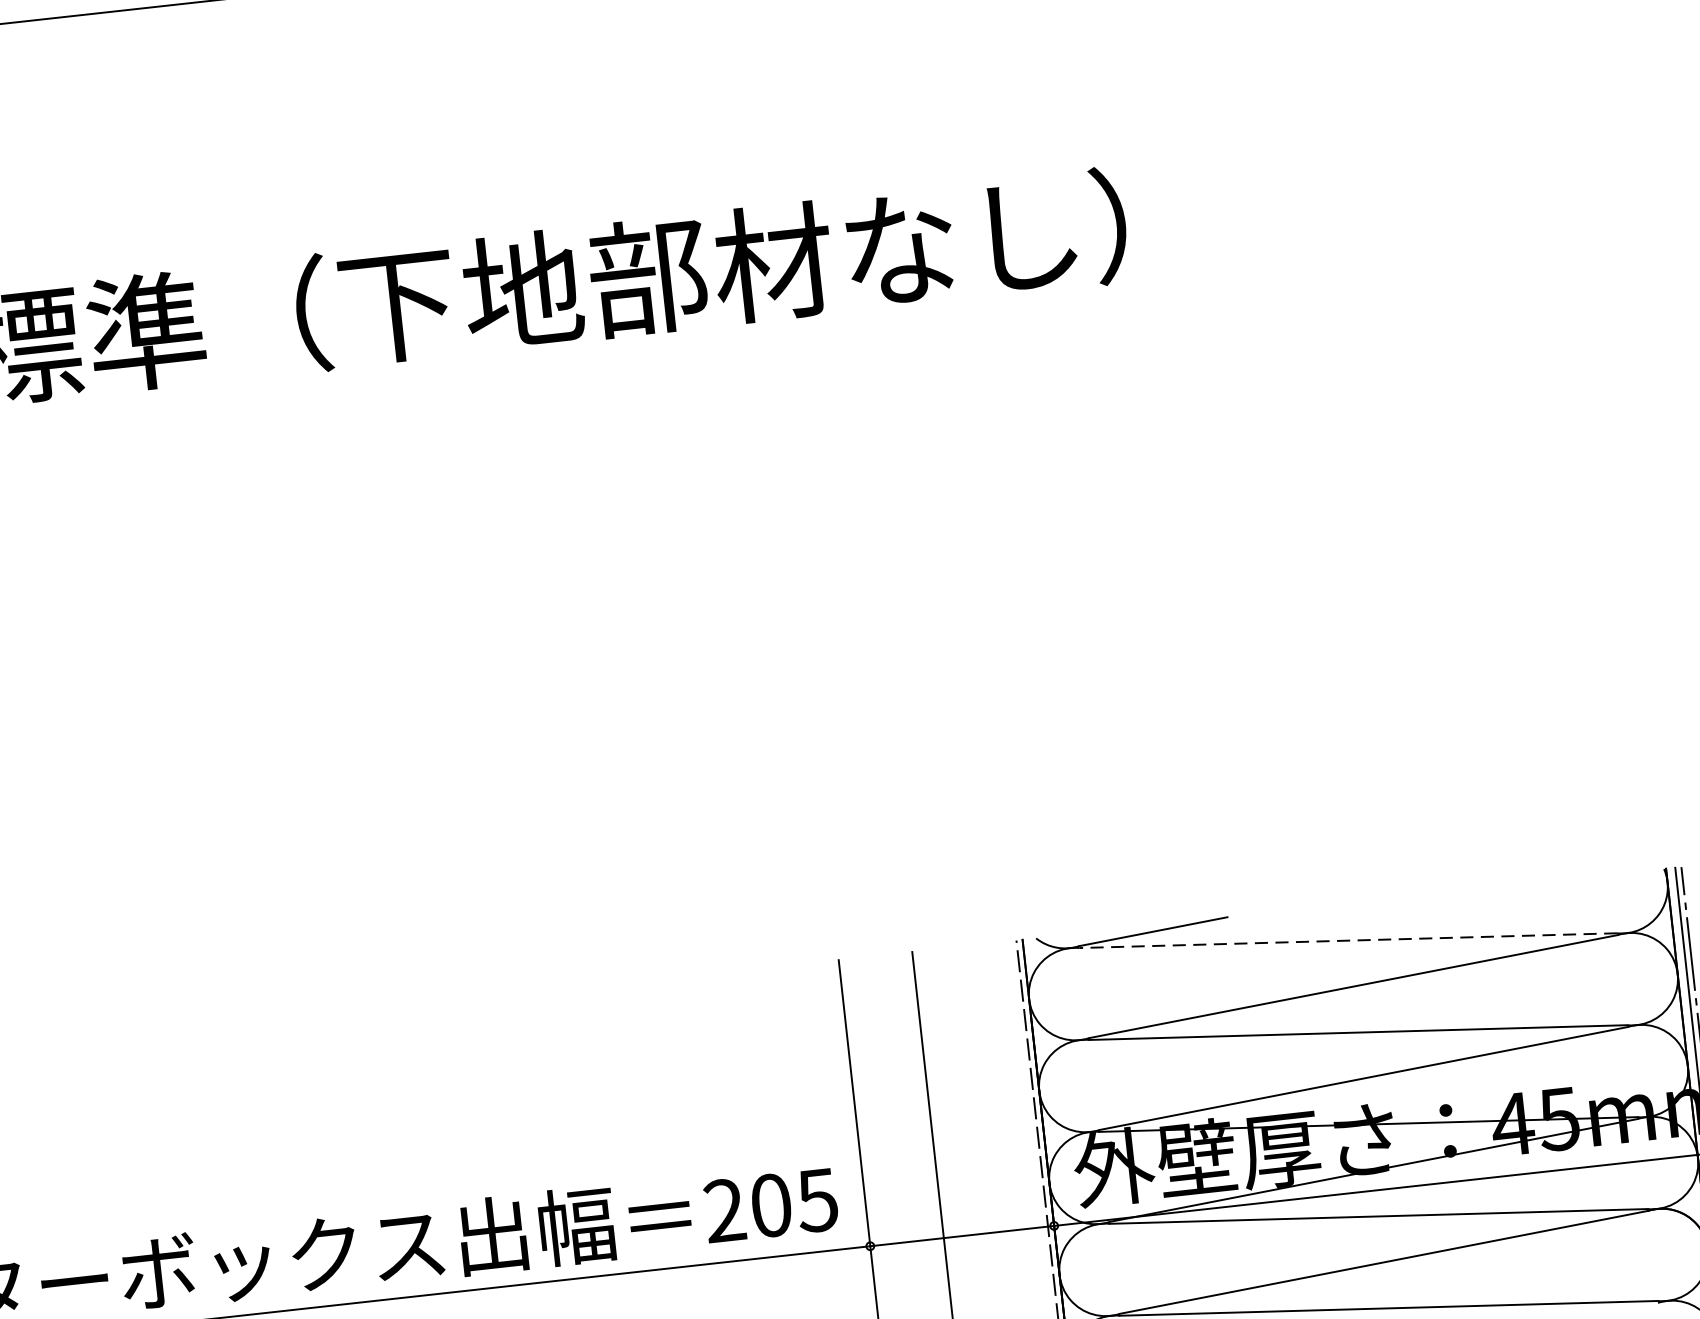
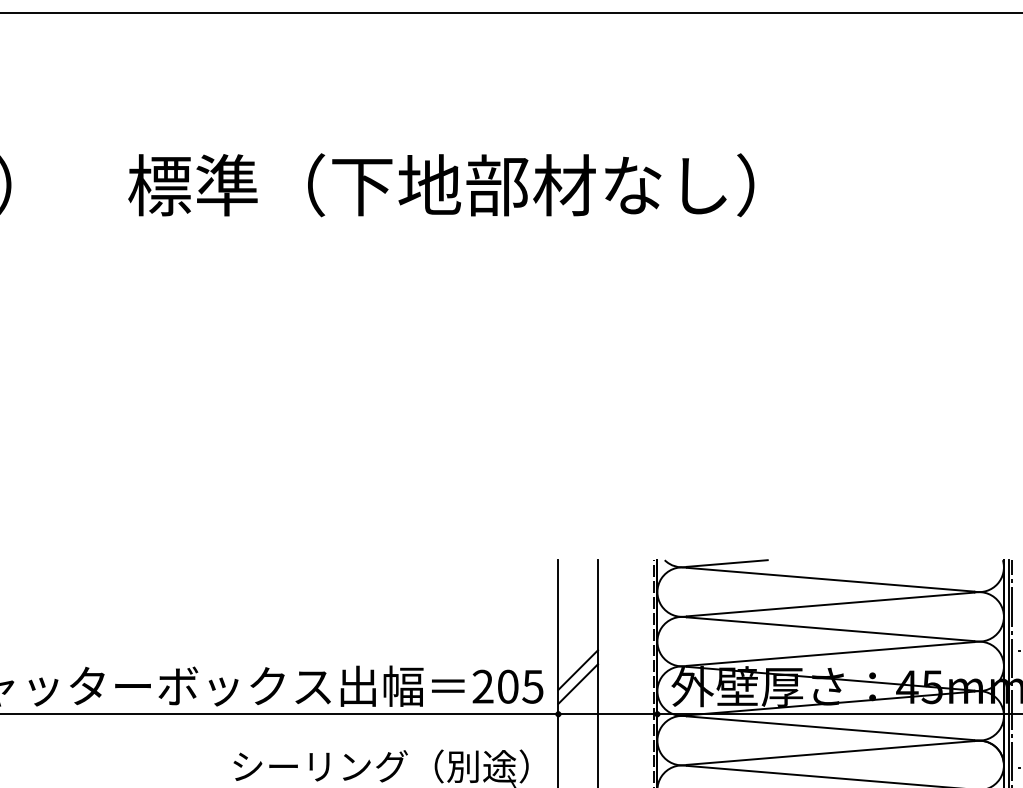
line: (1347, 940) -> (830, 579), dashed -> solid
line: (898, 1159) -> (578, 669), added
line: (901, 1185) -> (578, 683), added

